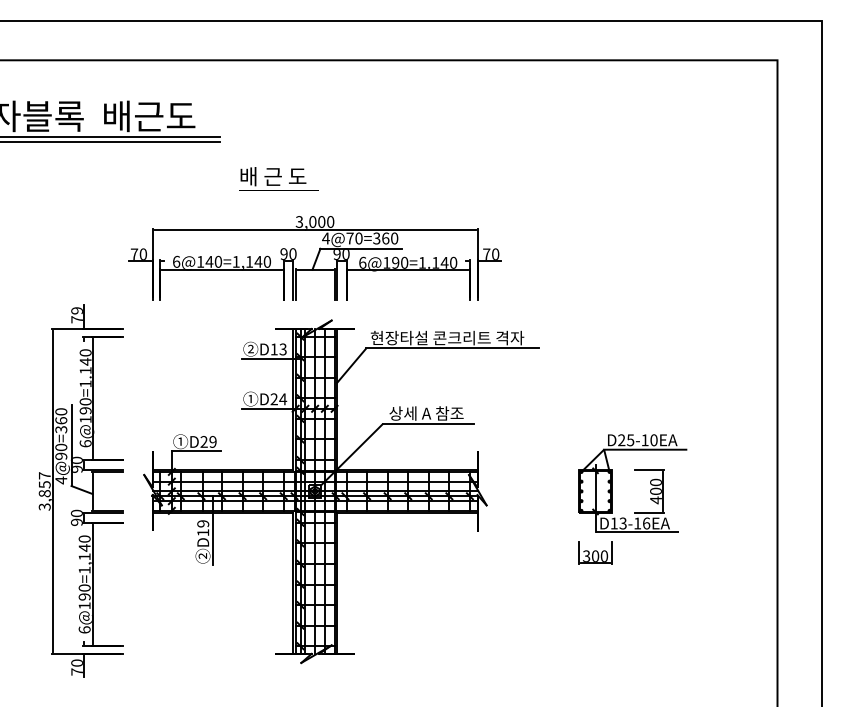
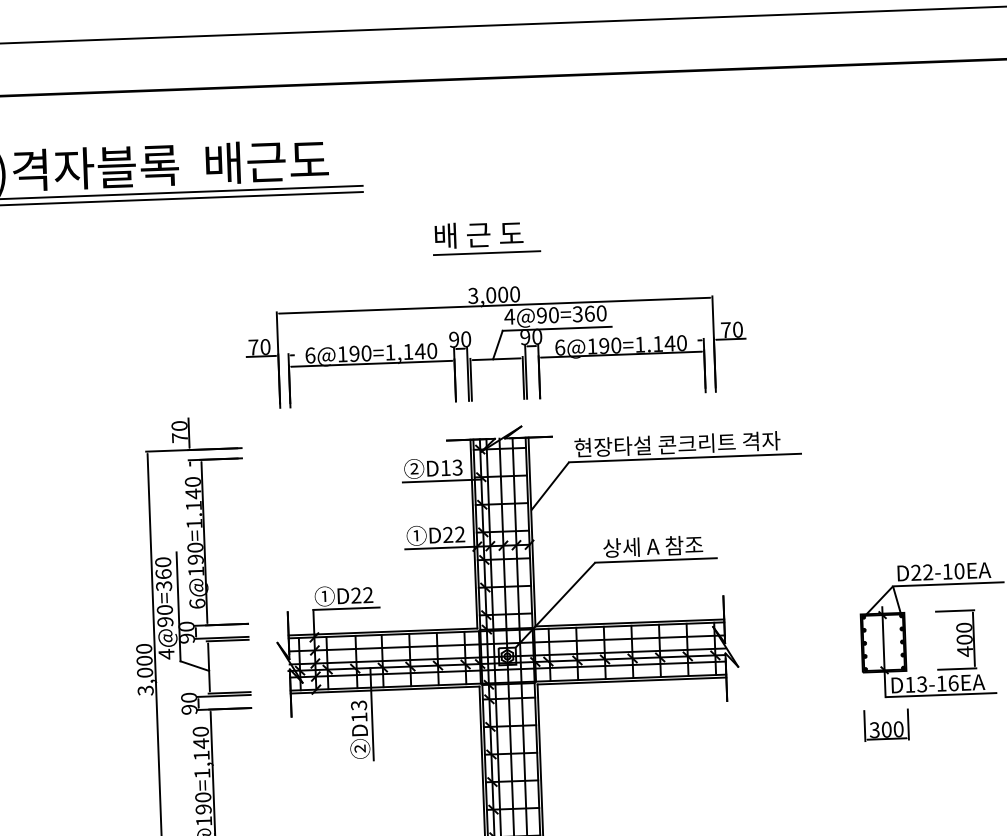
text: (278, 178) -> (485, 237), moved
text: (349, 238) -> (541, 315), 4@70=360 -> 4@90=360
text: (209, 261) -> (354, 353), 6@140=1,140 -> 6@190=1,140
text: (76, 310) -> (178, 425), 79 -> 70
text: (283, 399) -> (460, 534), D24 -> D22
text: (630, 440) -> (927, 572), D25-10EA -> D22-10EA
text: (212, 441) -> (367, 594), D29 -> D22
text: (44, 484) -> (144, 660), 3,857 -> 3,000
text: (203, 523) -> (359, 705), D19 -> D13

